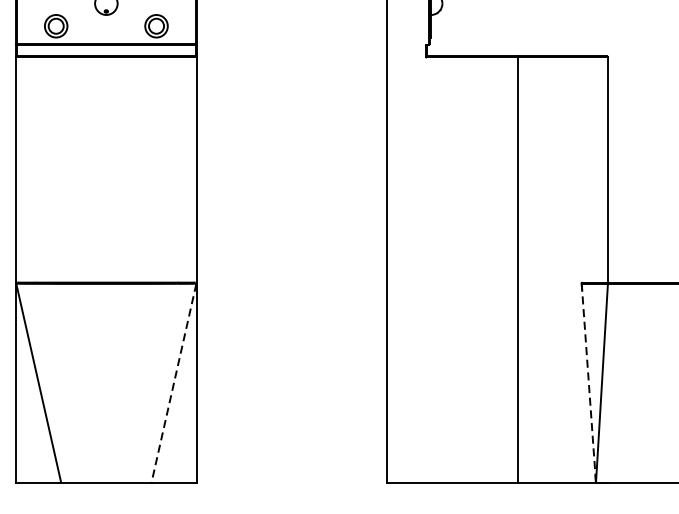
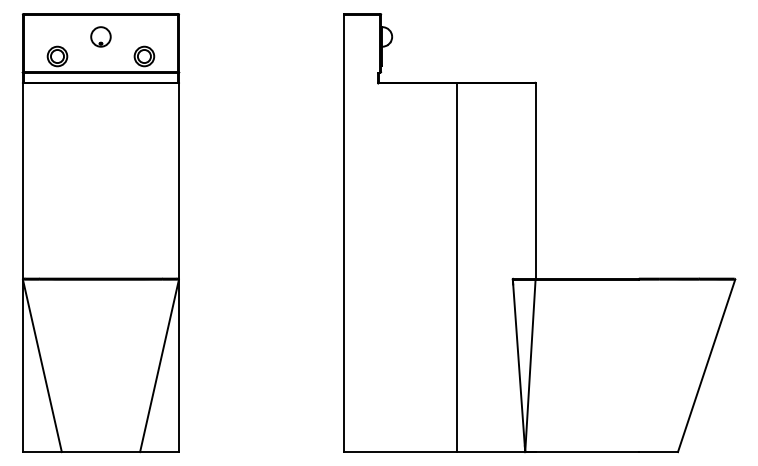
line: (173, 384) -> (159, 366), dashed -> solid
line: (589, 384) -> (519, 366), dashed -> solid

